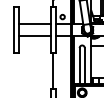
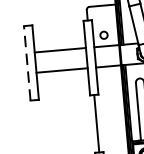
line: (14, 29) -> (27, 62), solid -> dashed

